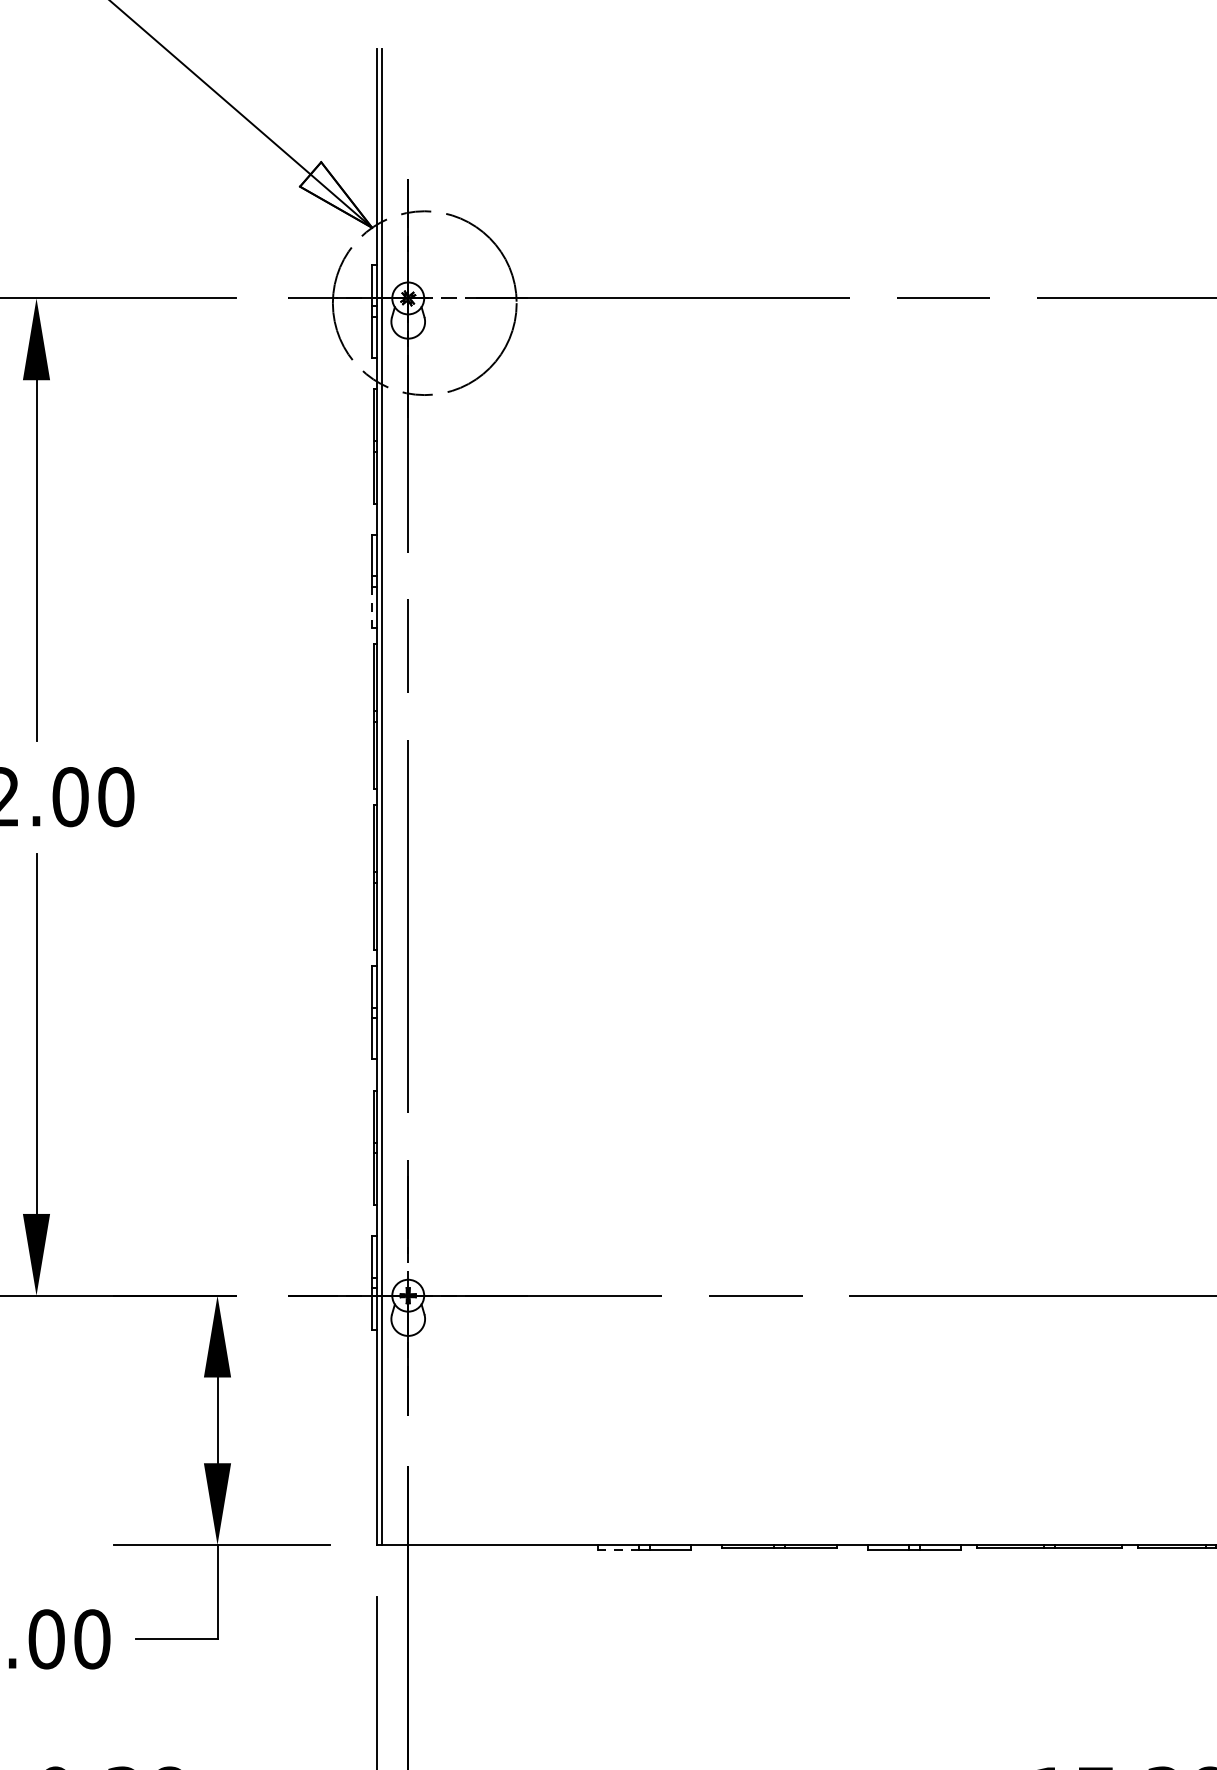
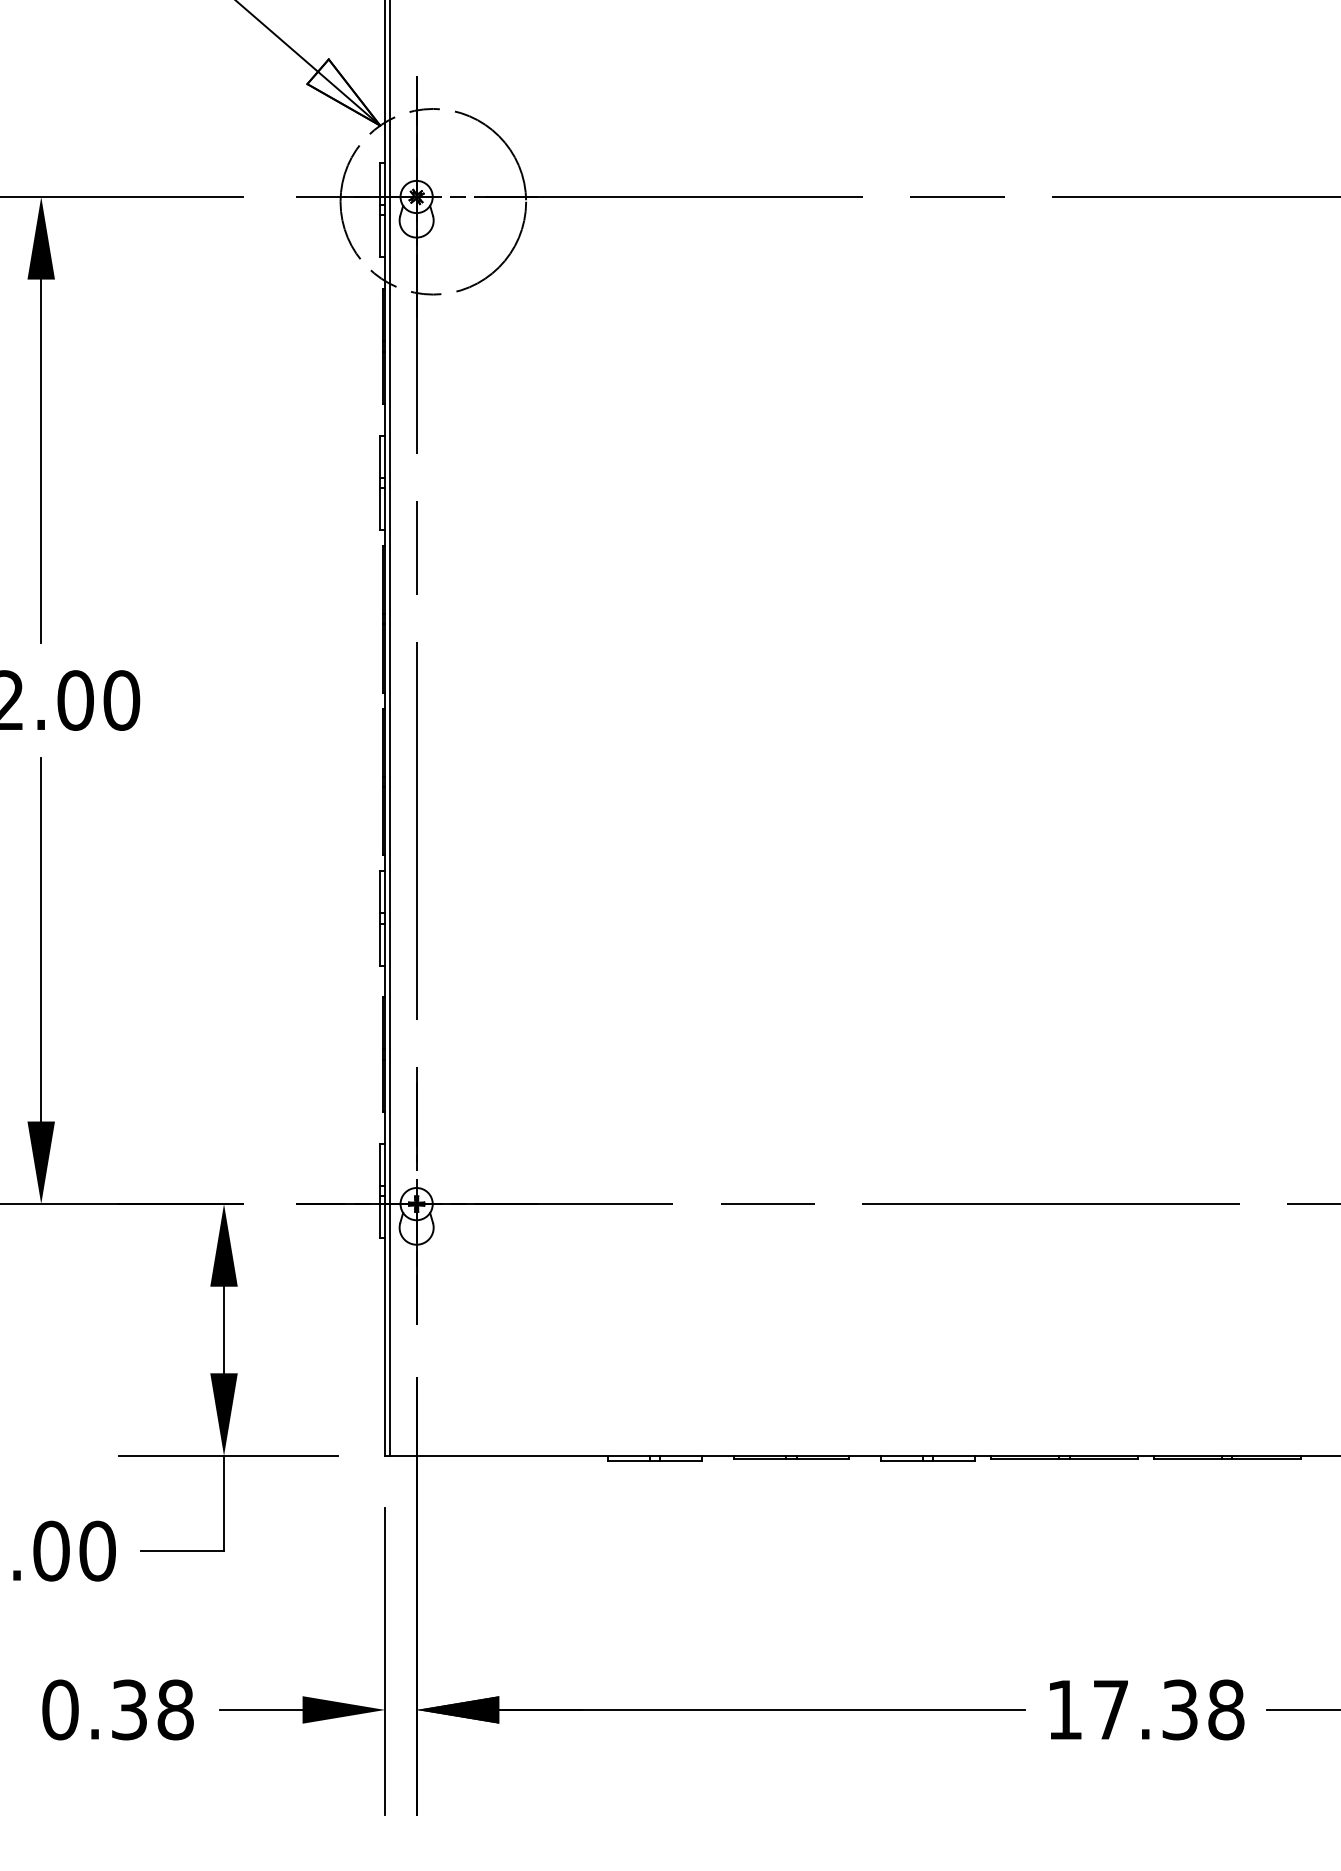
line: (371, 606) -> (379, 508), dashed -> solid
line: (618, 1550) -> (628, 1461), dashed -> solid

